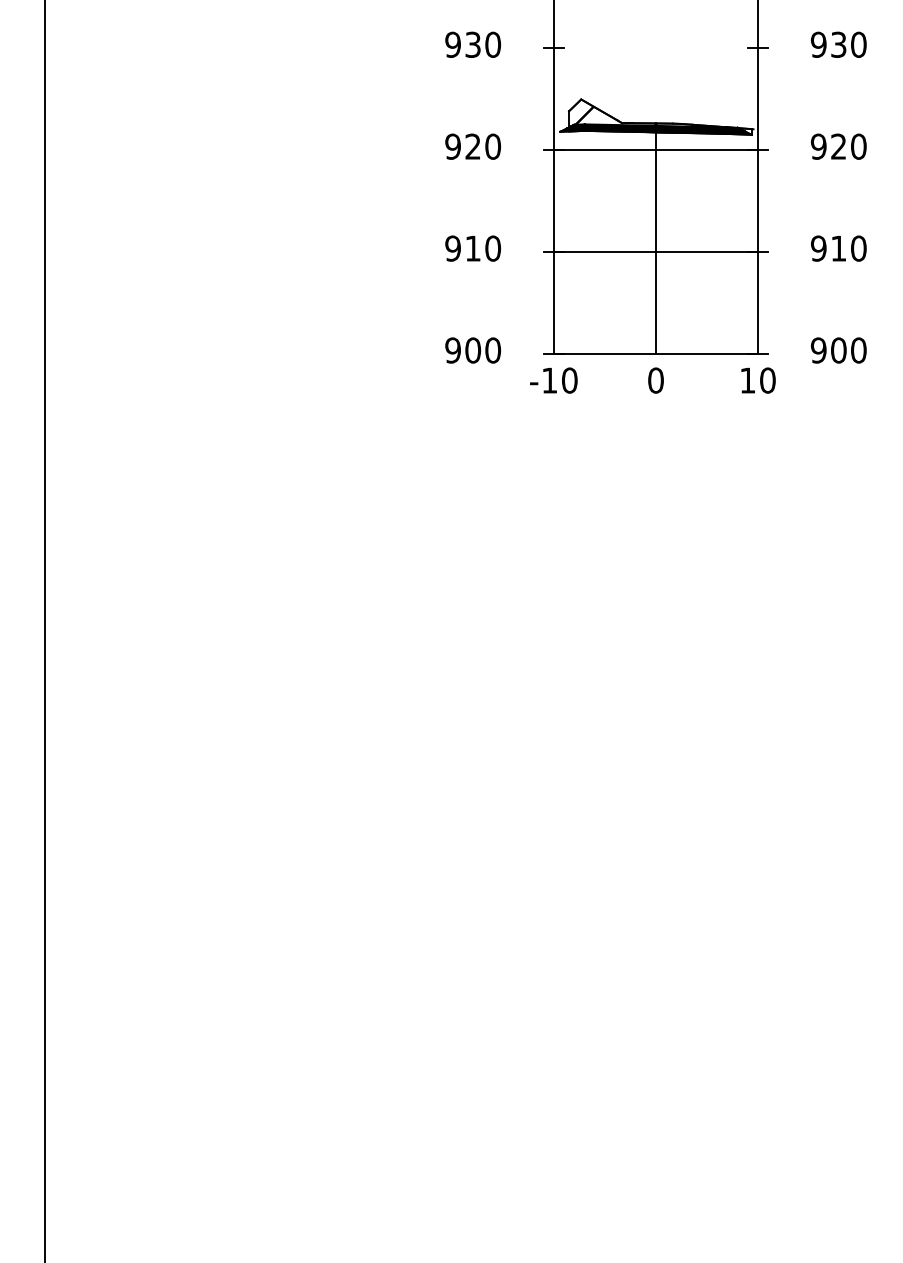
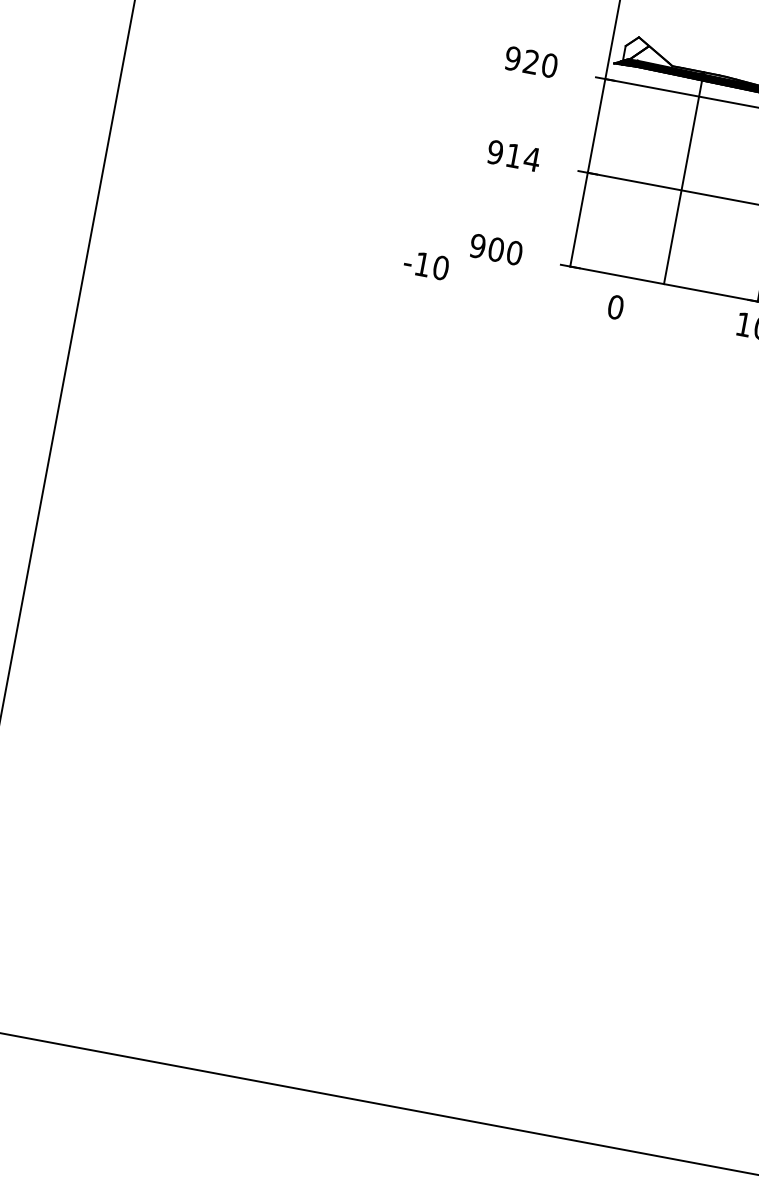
text: (492, 248) -> (531, 159), 910 -> 914
text: (553, 380) -> (426, 265), moved
text: (655, 380) -> (615, 307), moved

